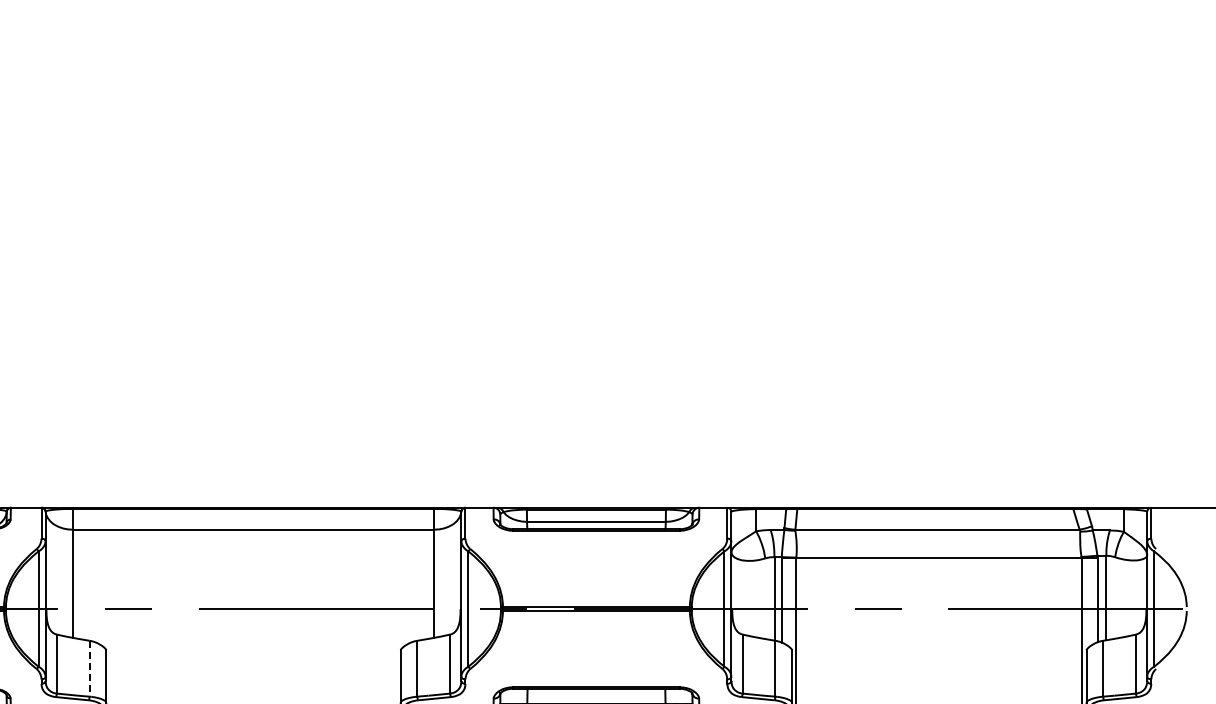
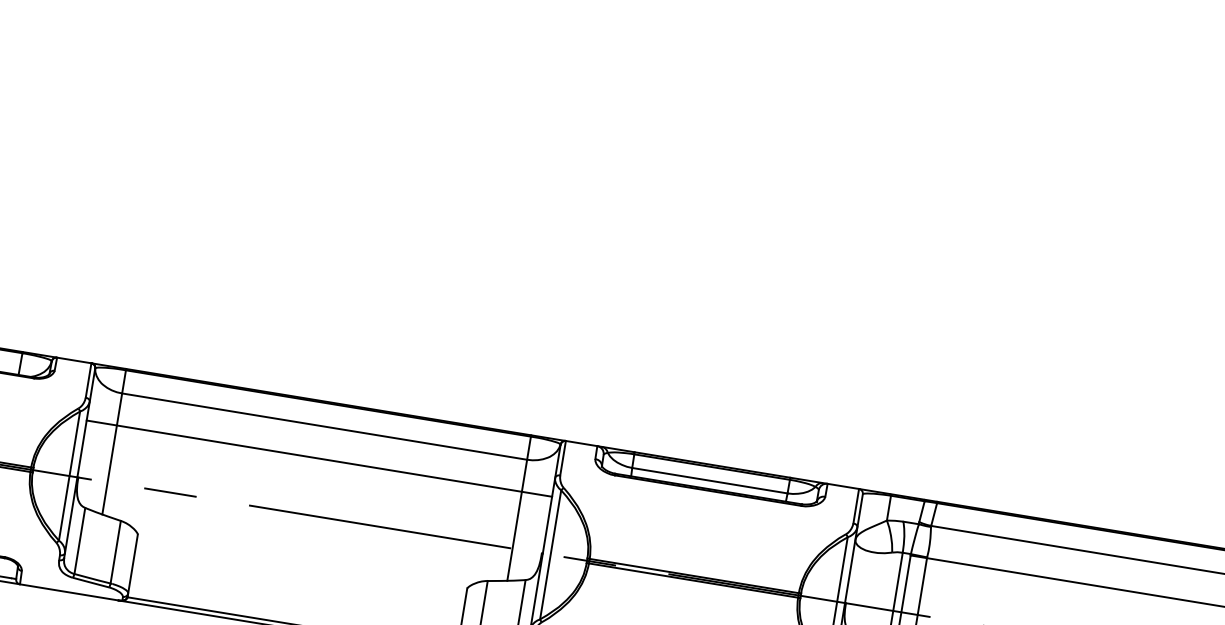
line: (253, 558) -> (319, 458), added
line: (89, 668) -> (115, 551), dashed -> solid

